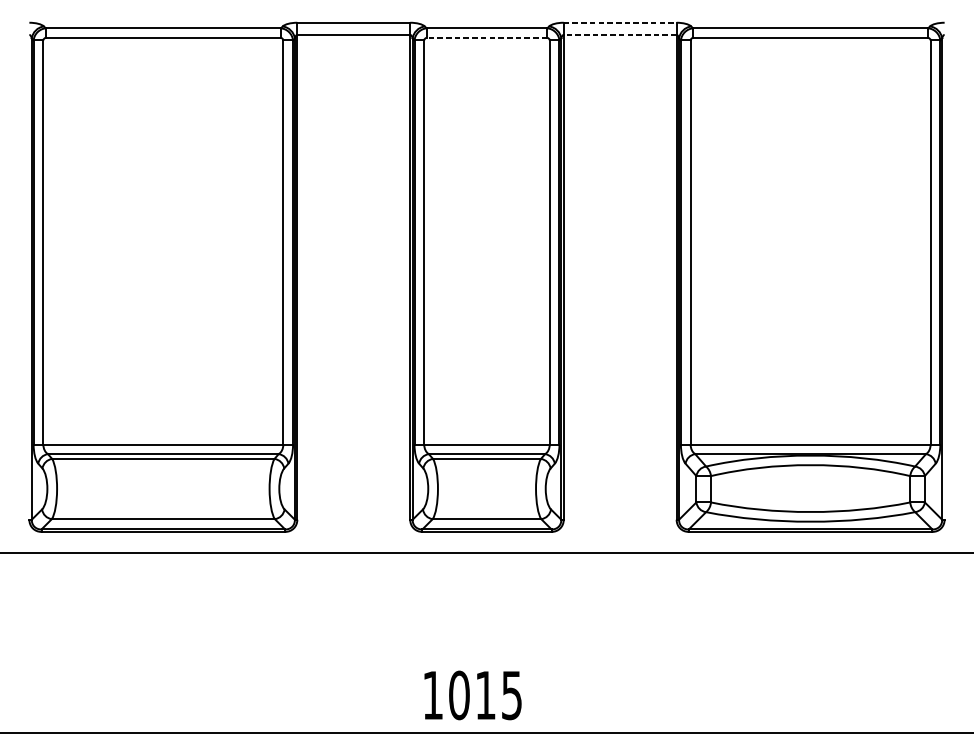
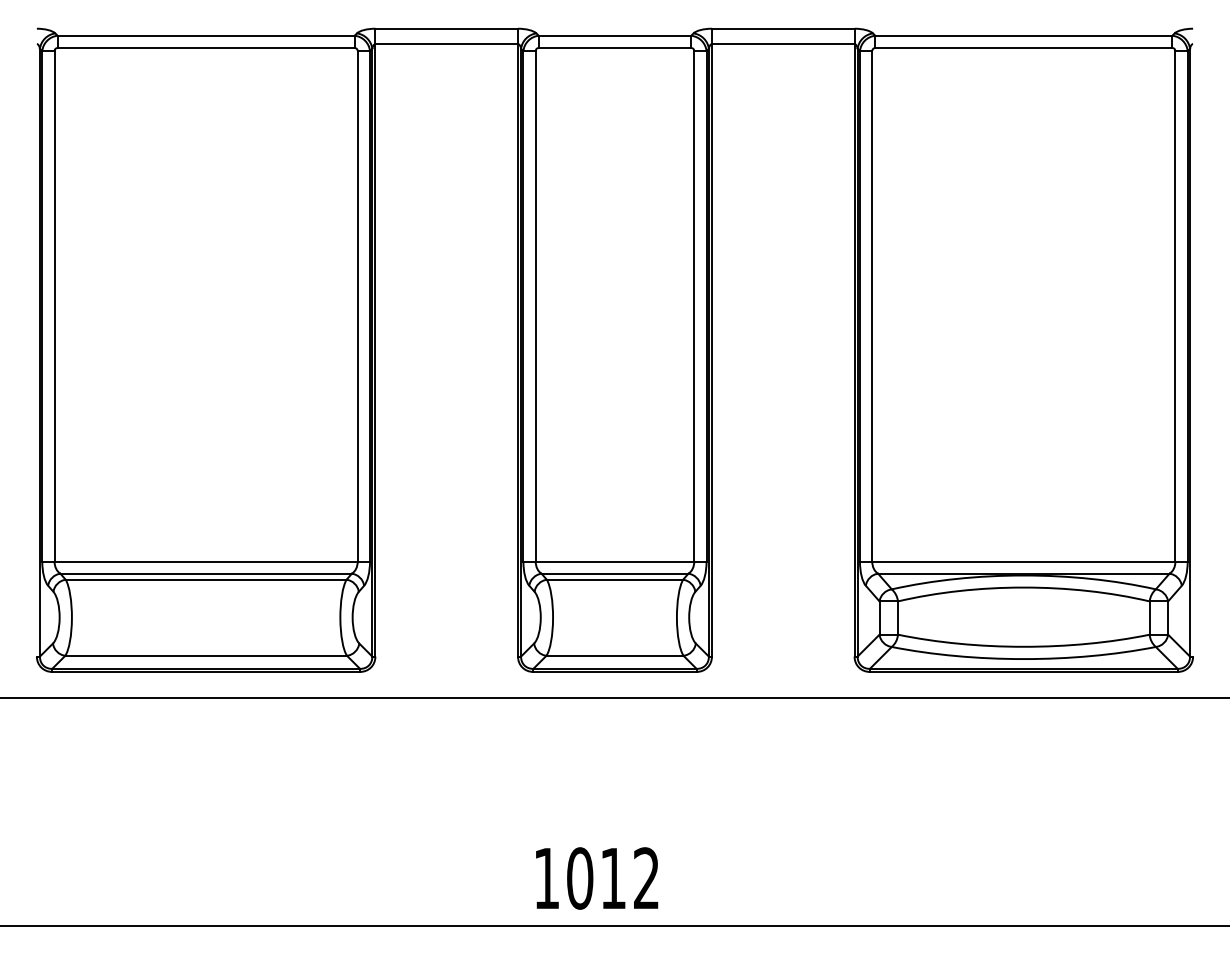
line: (620, 22) -> (783, 28), dashed -> solid
line: (619, 35) -> (782, 44), dashed -> solid
line: (486, 38) -> (614, 48), dashed -> solid
text: (511, 695) -> (646, 878), 1015 -> 1012

